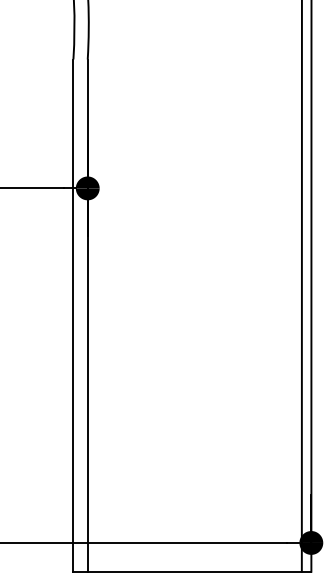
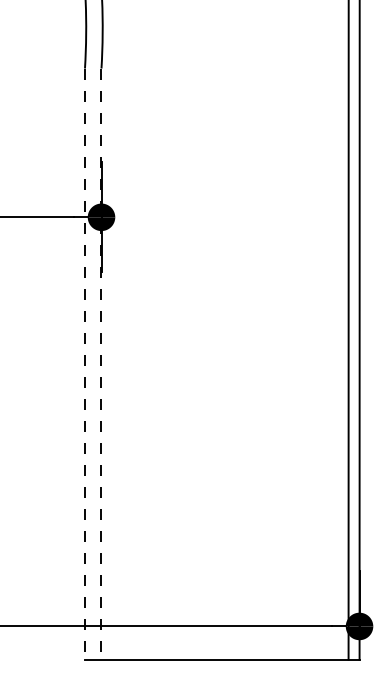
line: (73, 316) -> (85, 365), solid -> dashed
line: (87, 316) -> (101, 365), solid -> dashed

